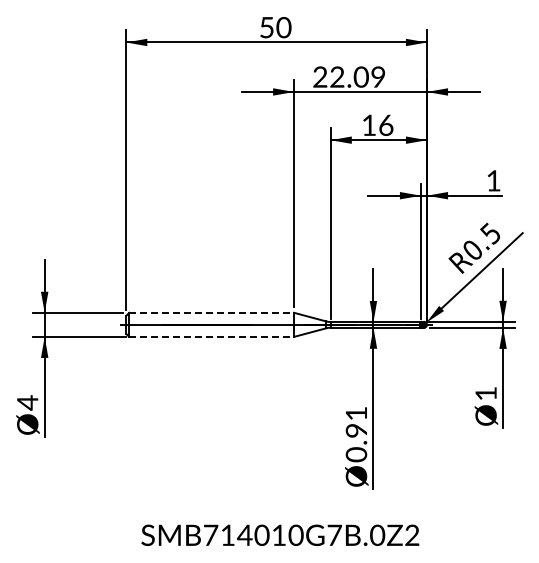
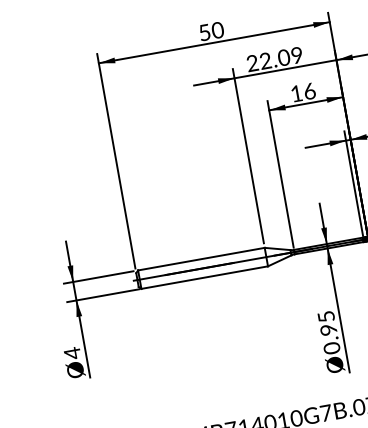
line: (212, 312) -> (201, 258), dashed -> solid
line: (212, 336) -> (205, 277), dashed -> solid
text: (356, 413) -> (326, 316), 0.91 -> 0.95

